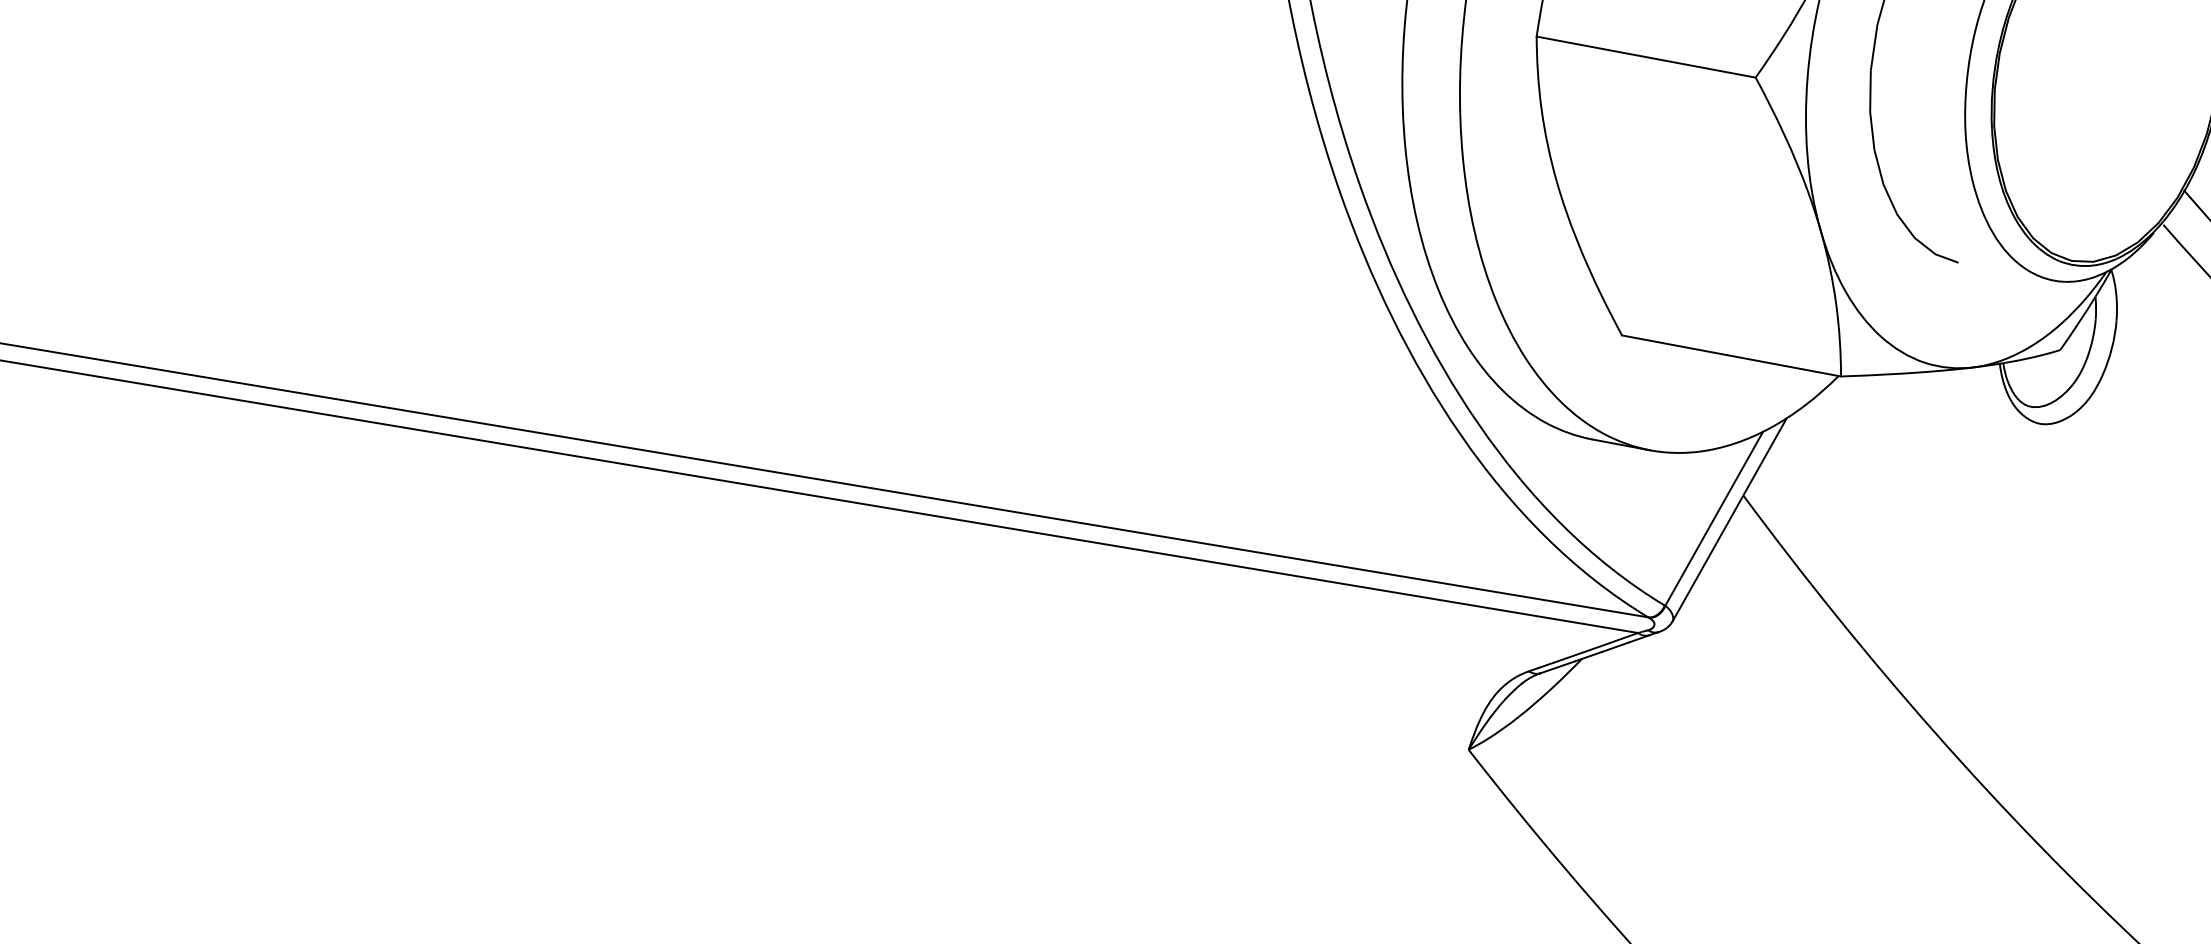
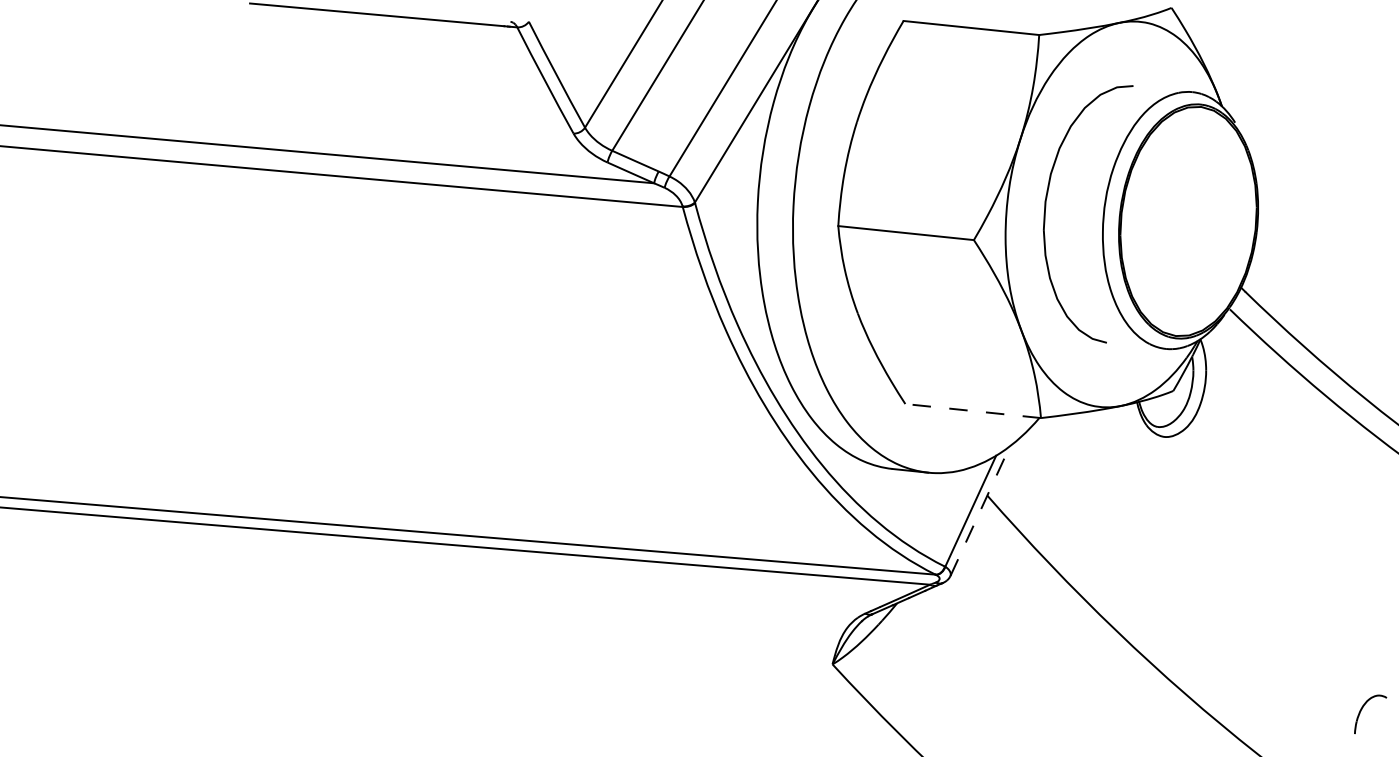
line: (1730, 356) -> (972, 411), solid -> dashed
line: (1730, 518) -> (980, 510), solid -> dashed

